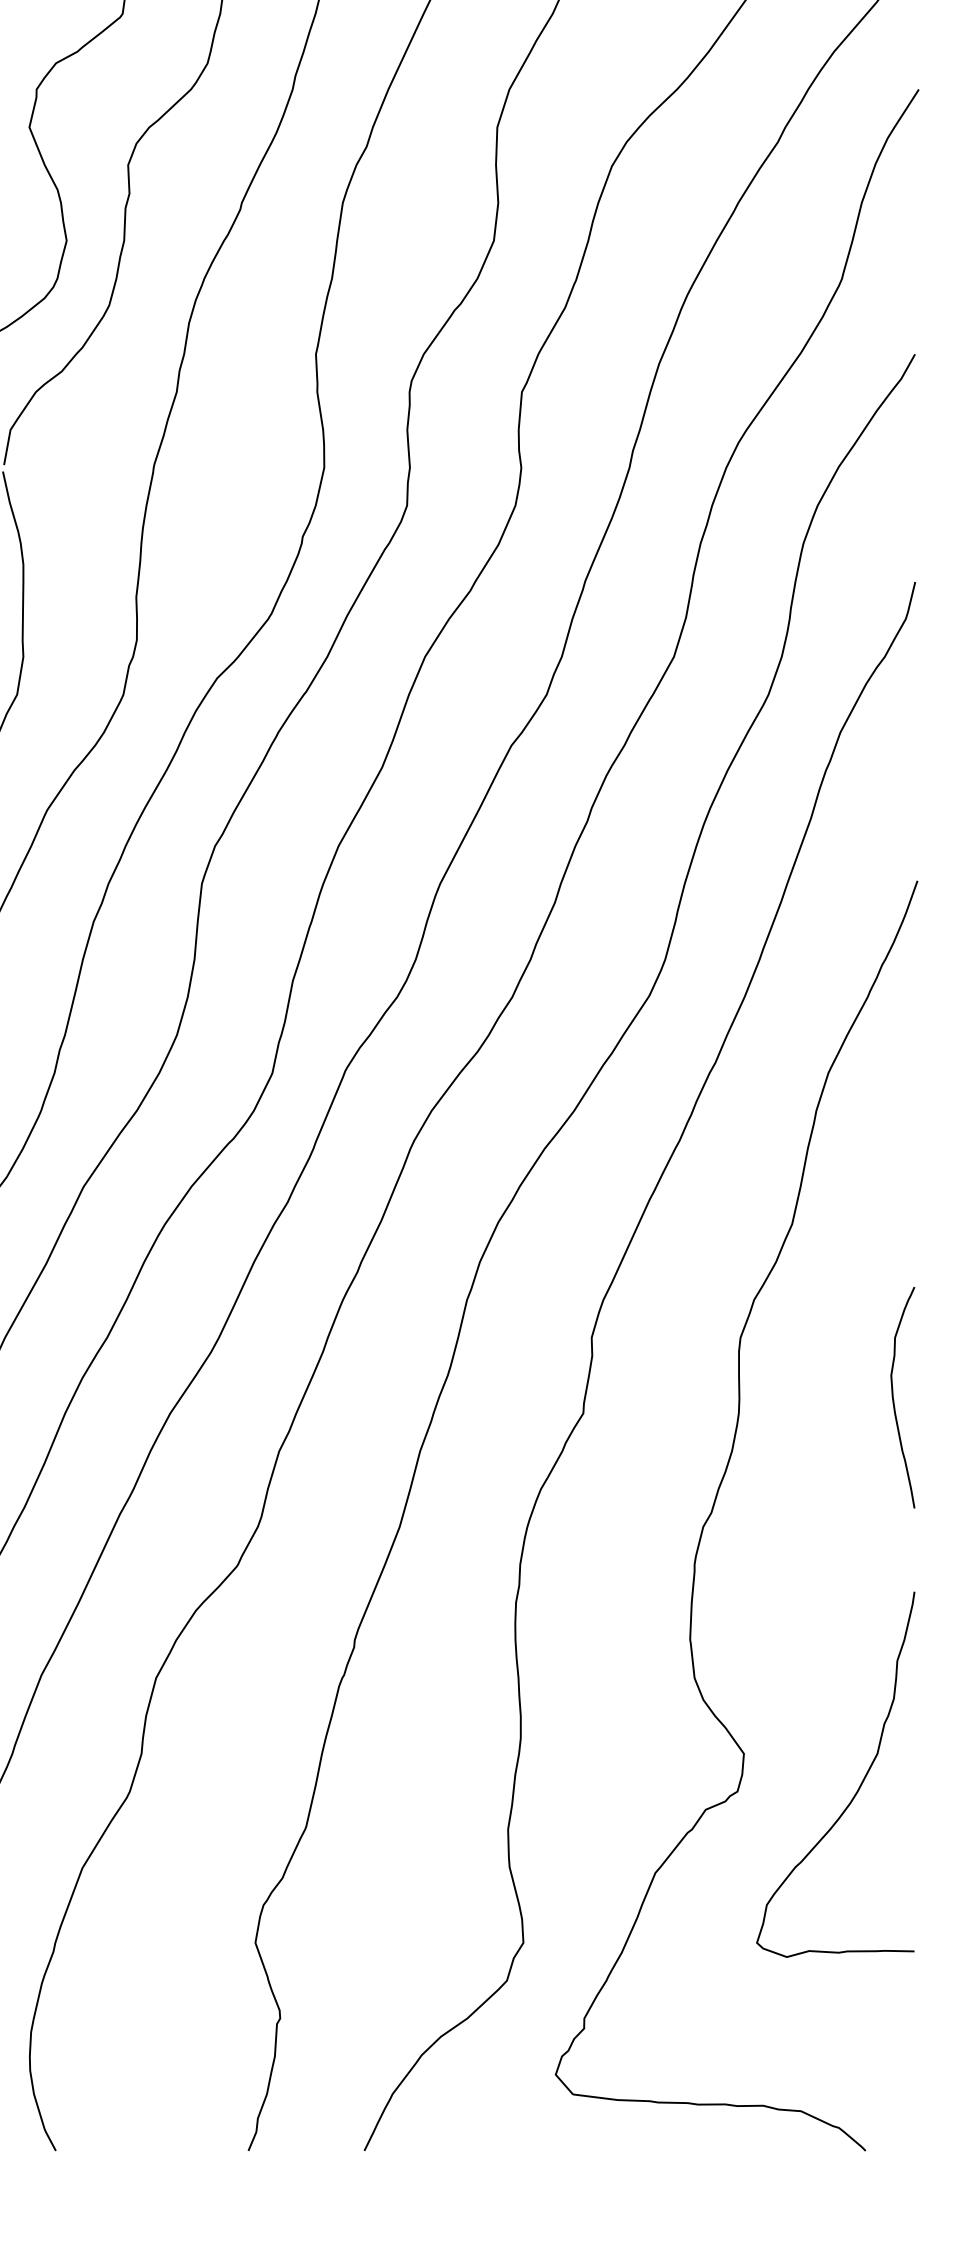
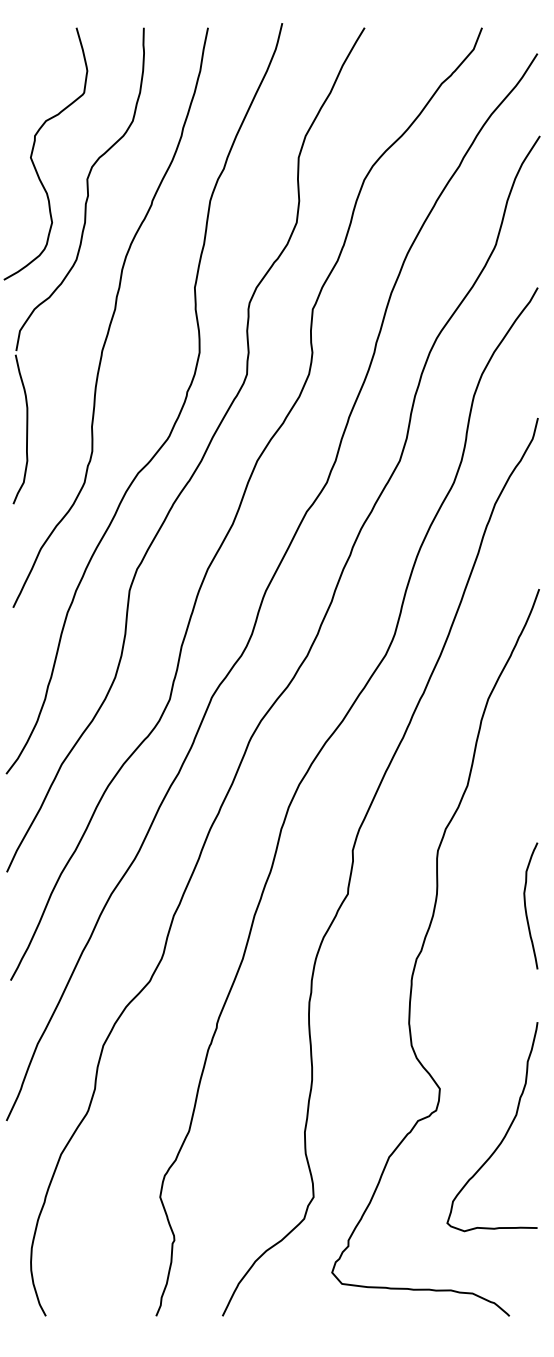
curve: (895, 1398) -> (526, 906), moved
curve: (855, 1791) -> (503, 1136), moved

